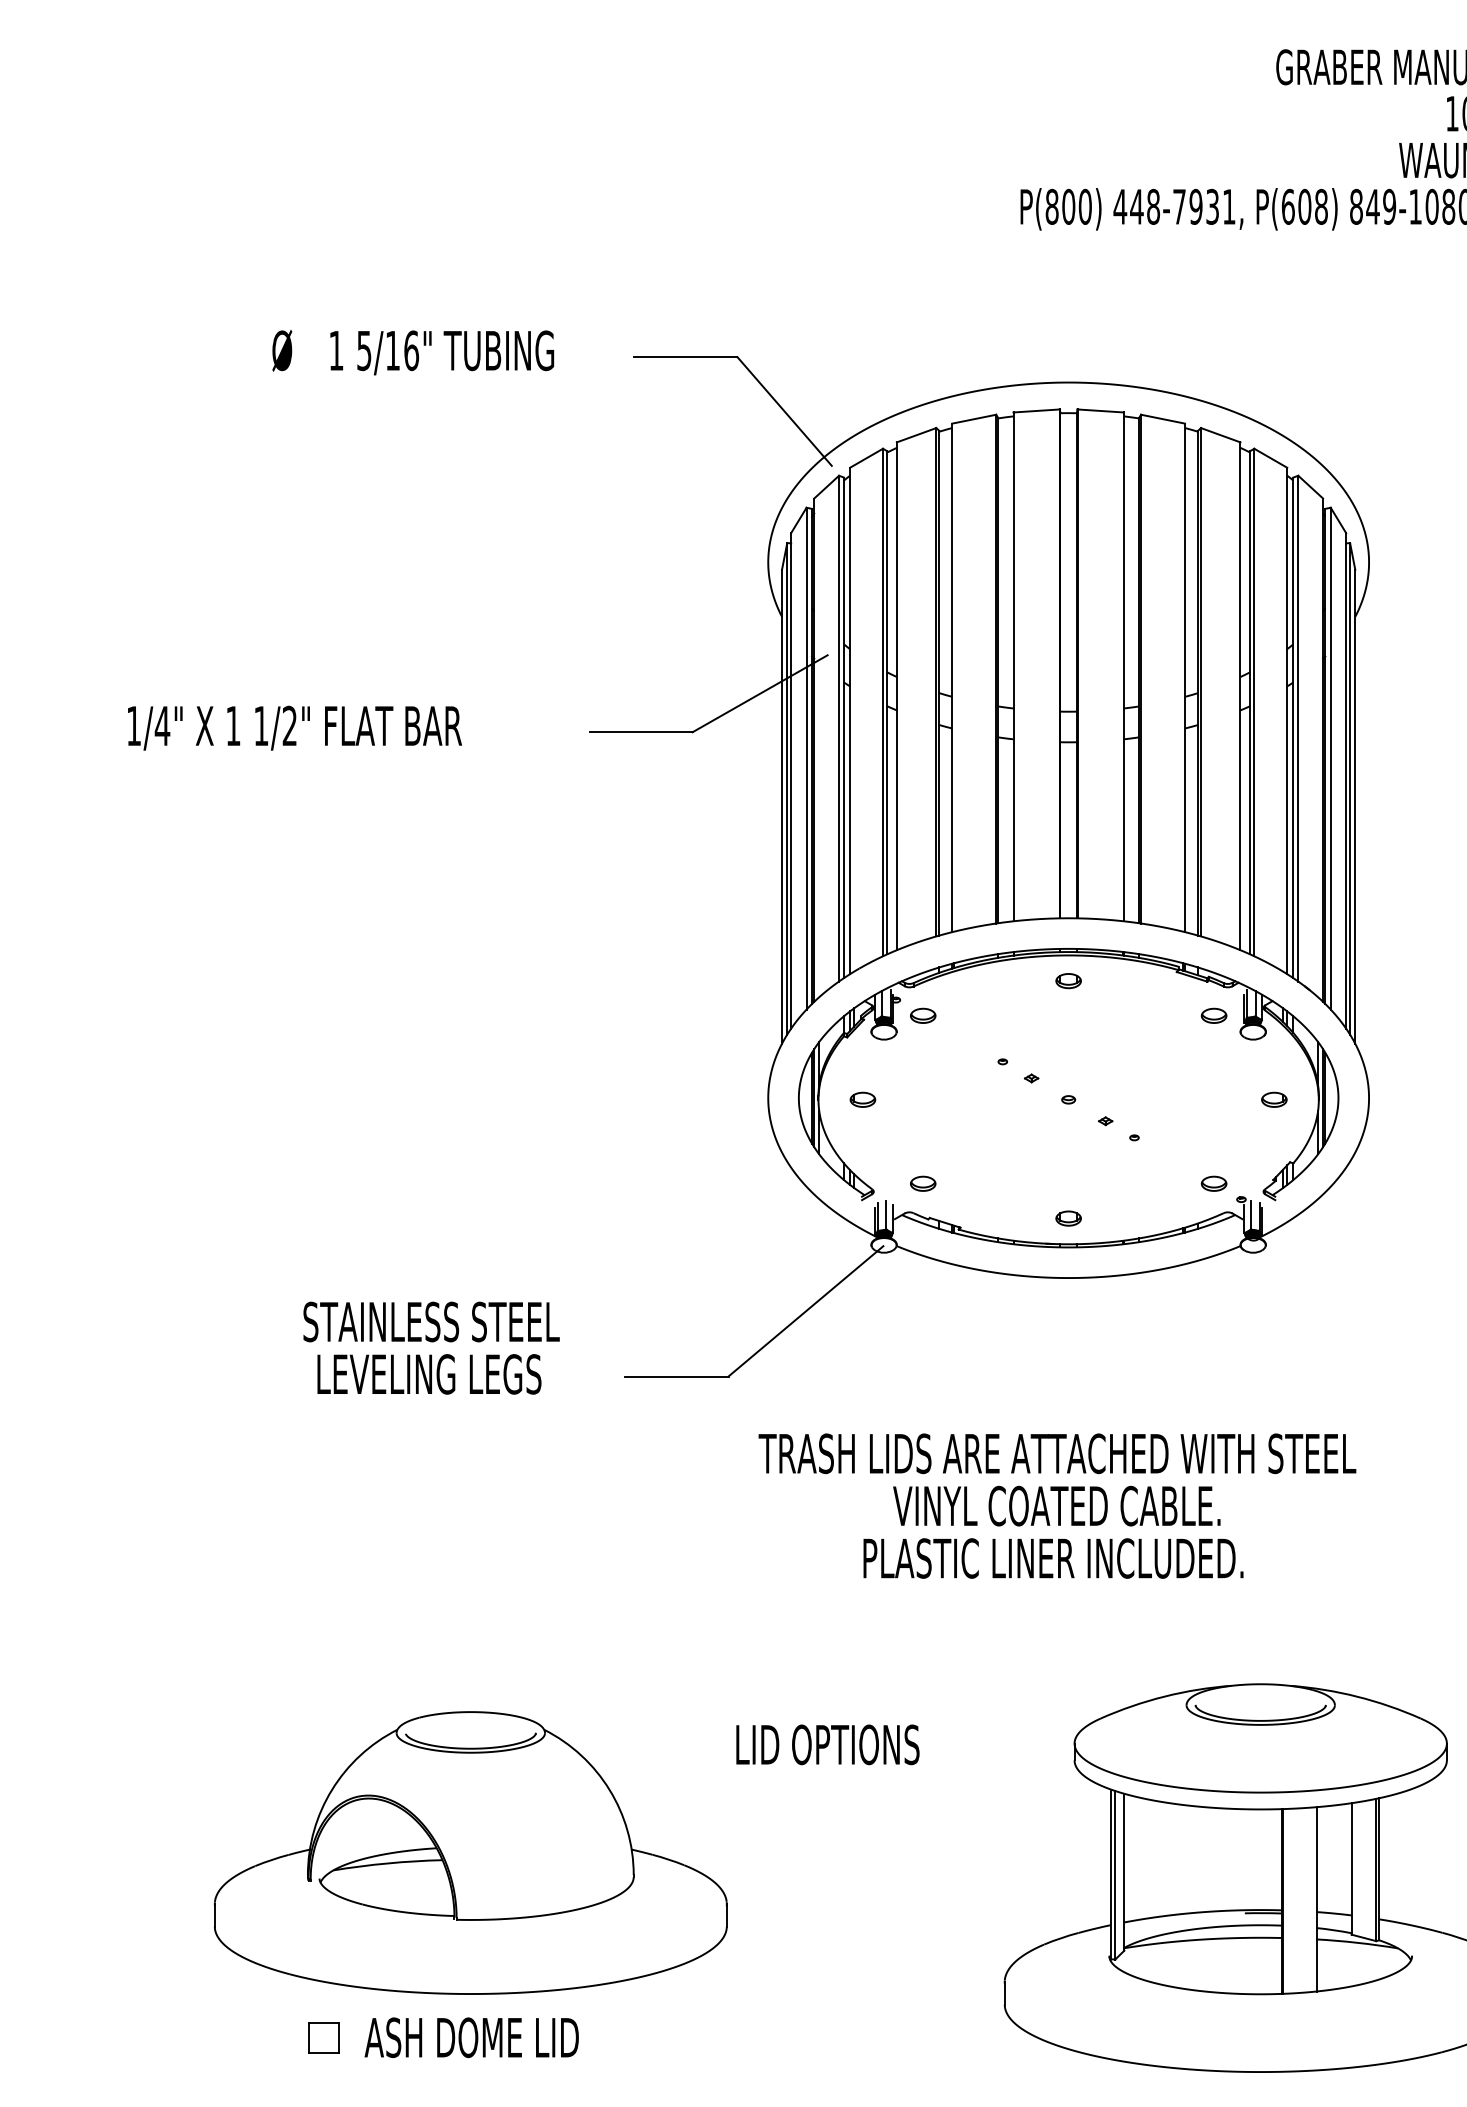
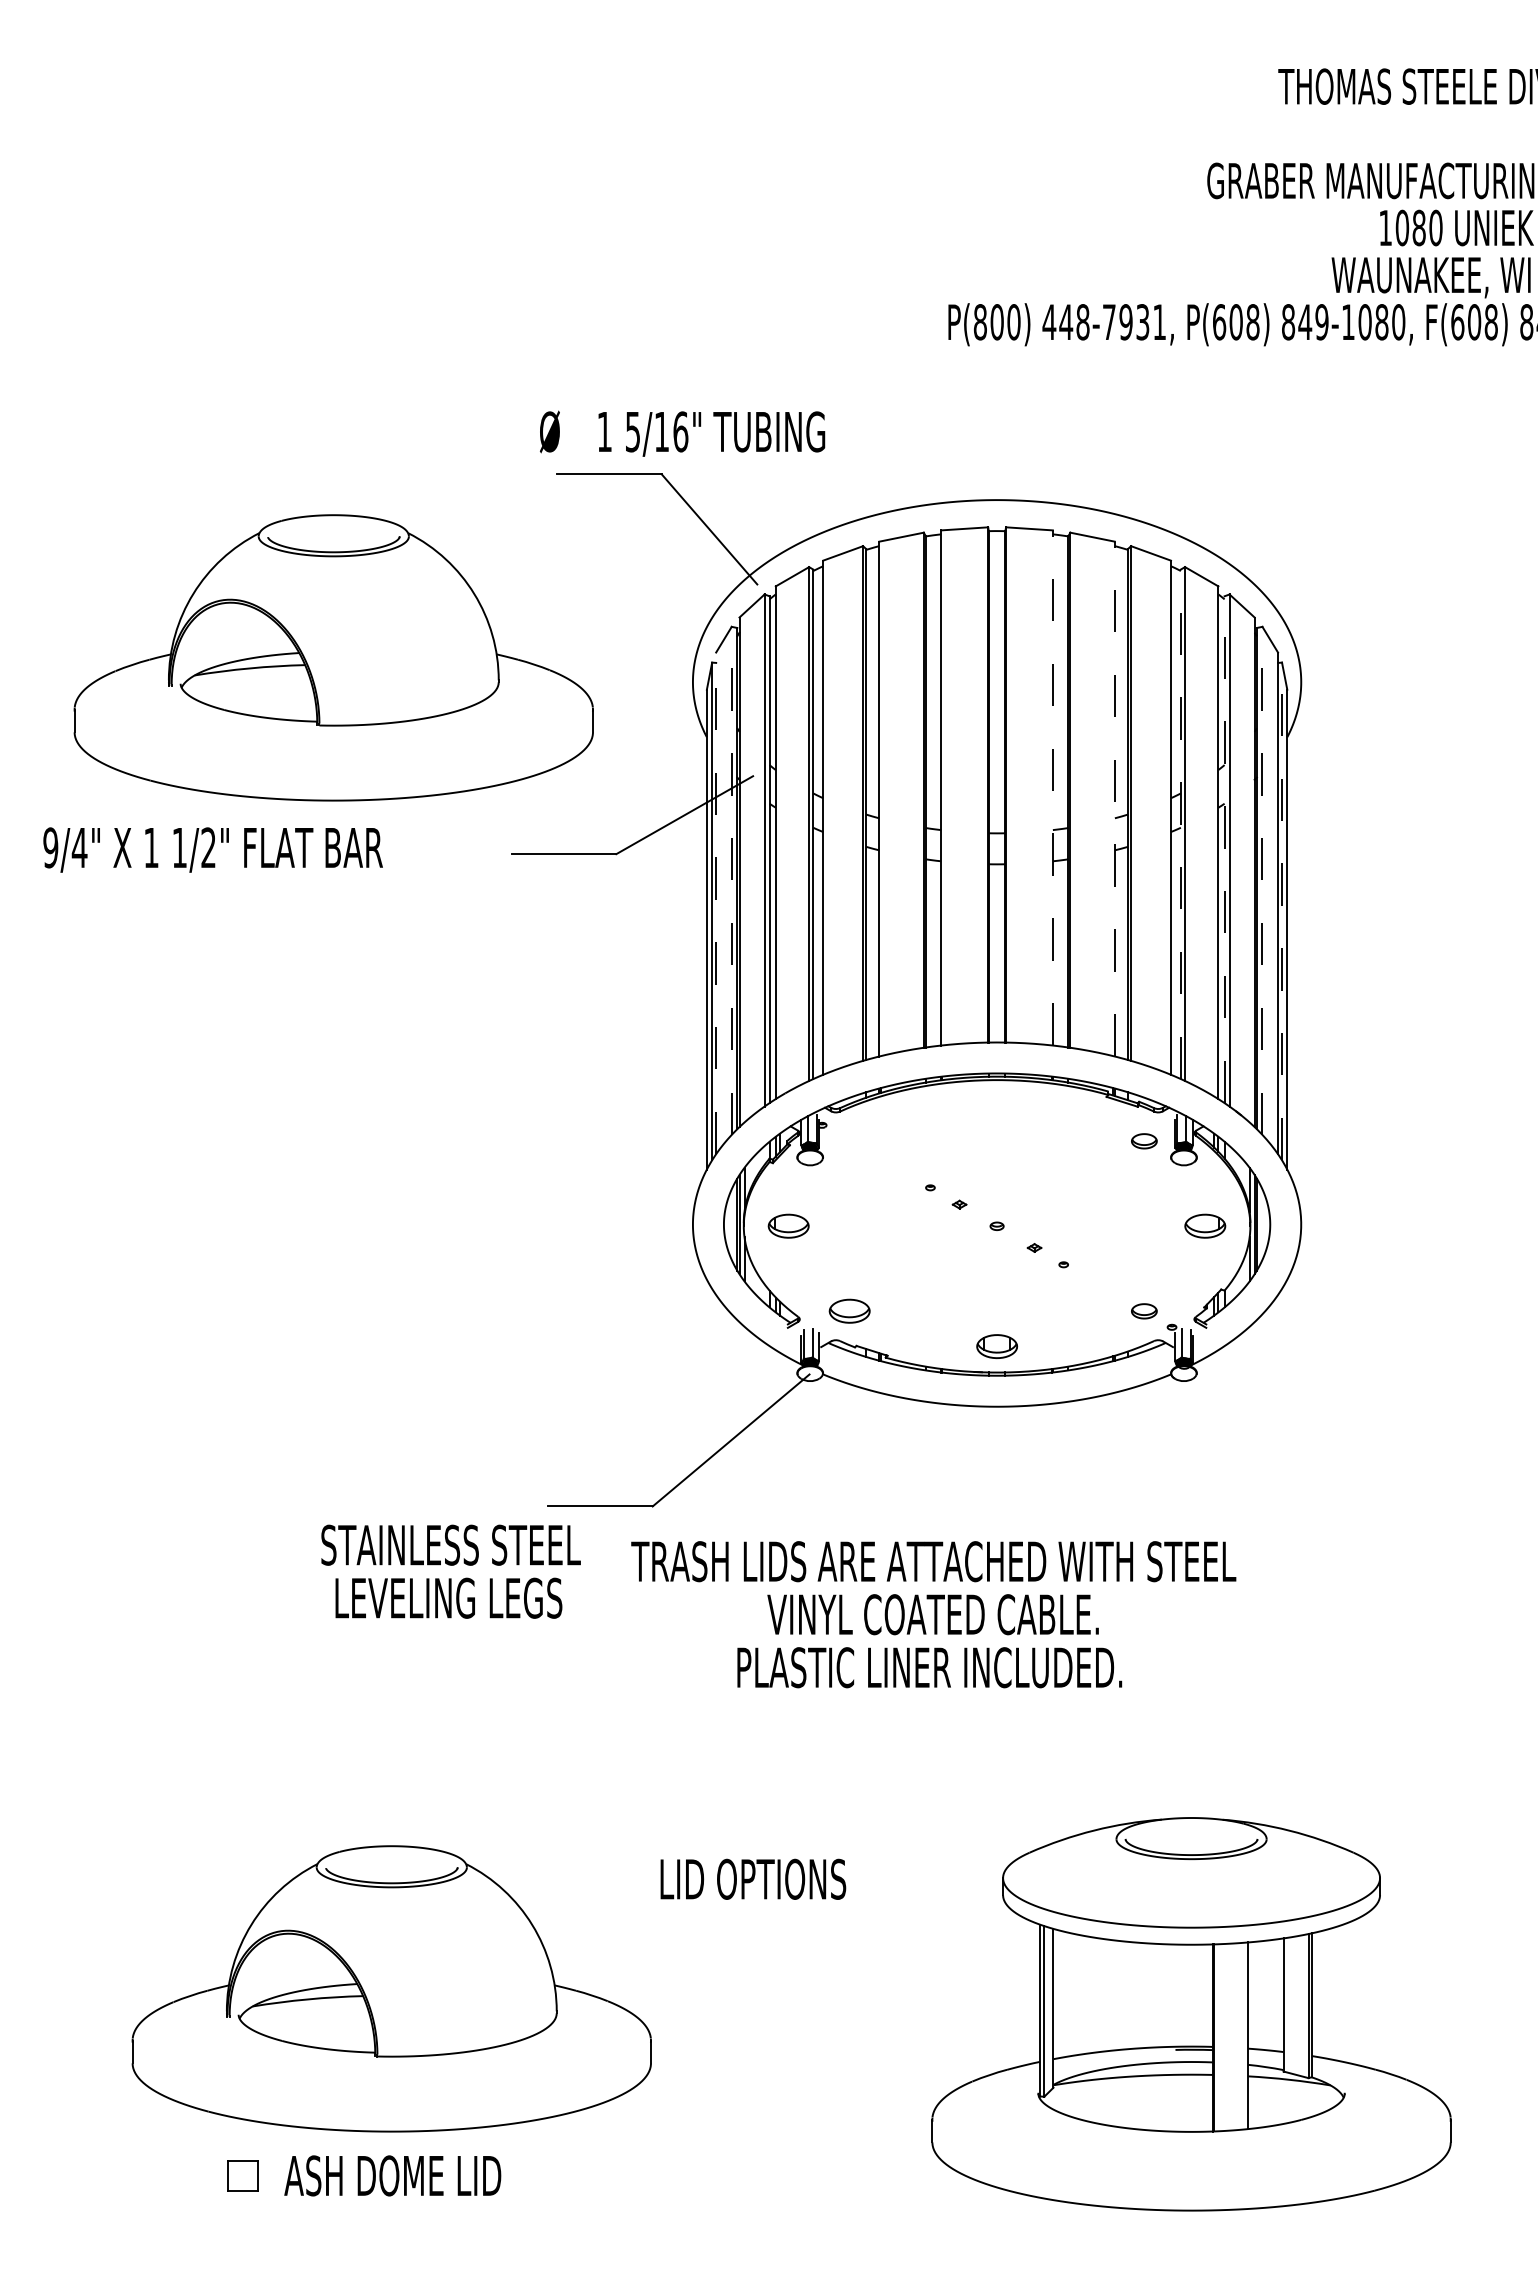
text: (413, 352) -> (682, 433), moved
part: (413, 538) -> (333, 657), added
line: (1123, 666) -> (1052, 787), solid -> dashed
line: (1184, 677) -> (1114, 798), solid -> dashed
line: (1249, 702) -> (1180, 824), solid -> dashed
text: (133, 725) -> (50, 847), 1/4" -> 9/4"
line: (1293, 727) -> (1224, 849), solid -> dashed
line: (806, 758) -> (731, 880), solid -> dashed
line: (1330, 758) -> (1262, 880), solid -> dashed
line: (791, 780) -> (716, 903), solid -> dashed
line: (1350, 788) -> (1282, 911), solid -> dashed
part: (1068, 981) -> (996, 1106), removed
part: (922, 1016) -> (849, 1141), removed
part: (862, 1100) -> (788, 1226), size x1.6
part: (1274, 1100) -> (1205, 1226), size x1.6
part: (922, 1183) -> (849, 1311), size x1.6
part: (1068, 1218) -> (996, 1346), size x1.6
text: (431, 1347) -> (450, 1571), moved
text: (1057, 1505) -> (933, 1614), moved

